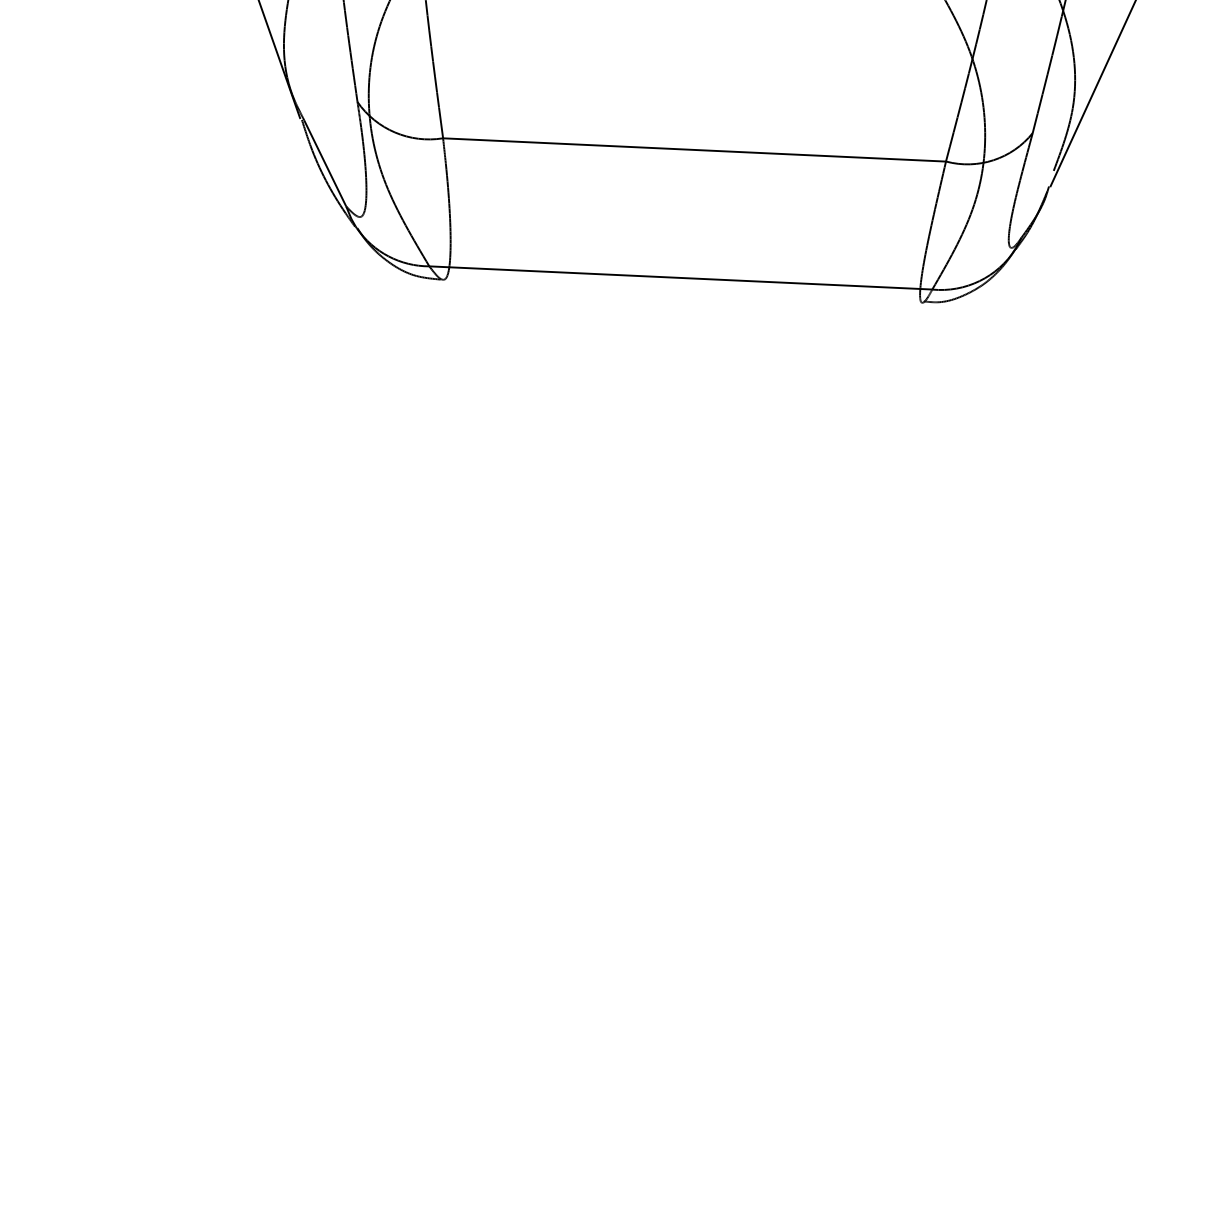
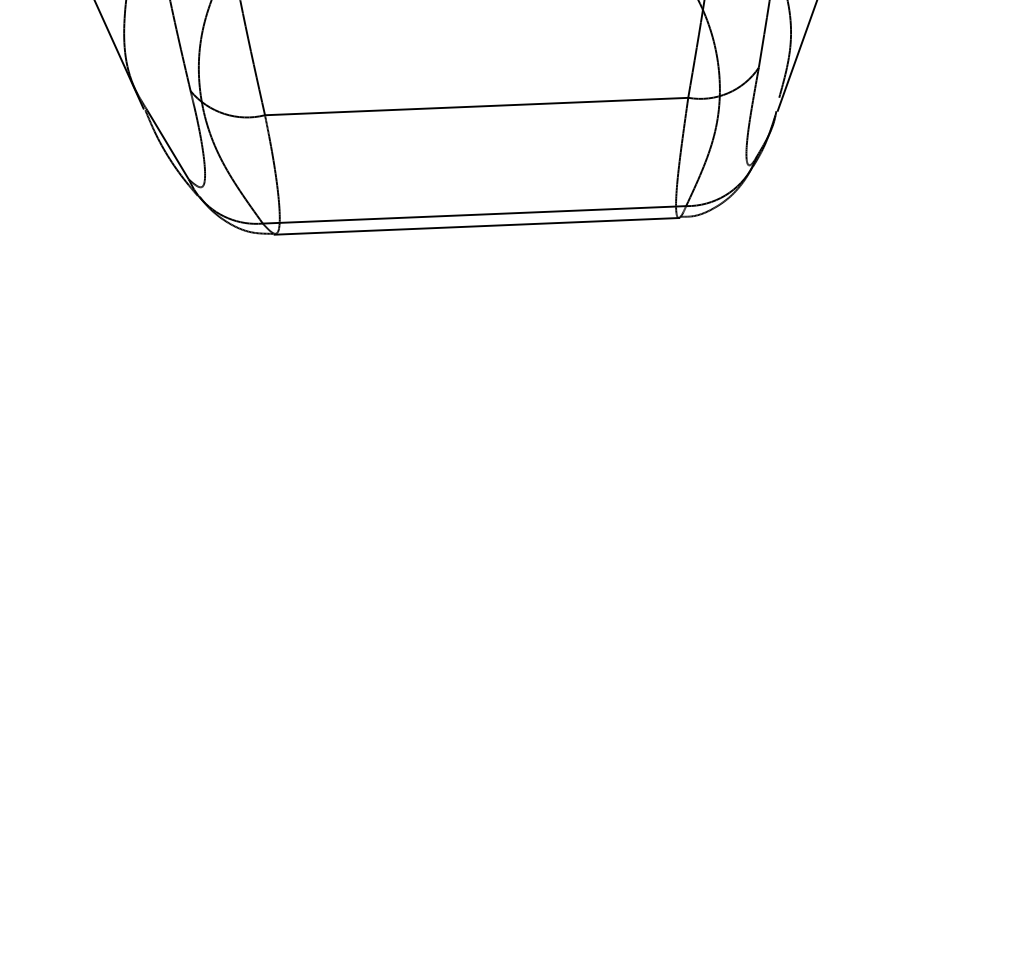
line: (681, 291) -> (476, 226), added

